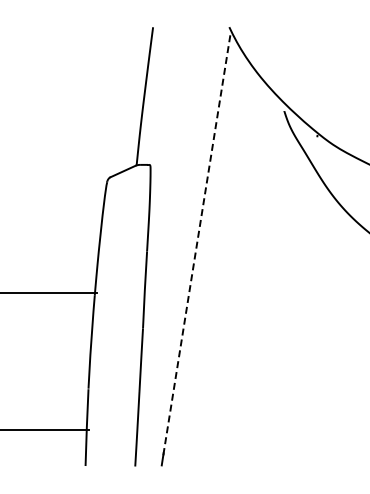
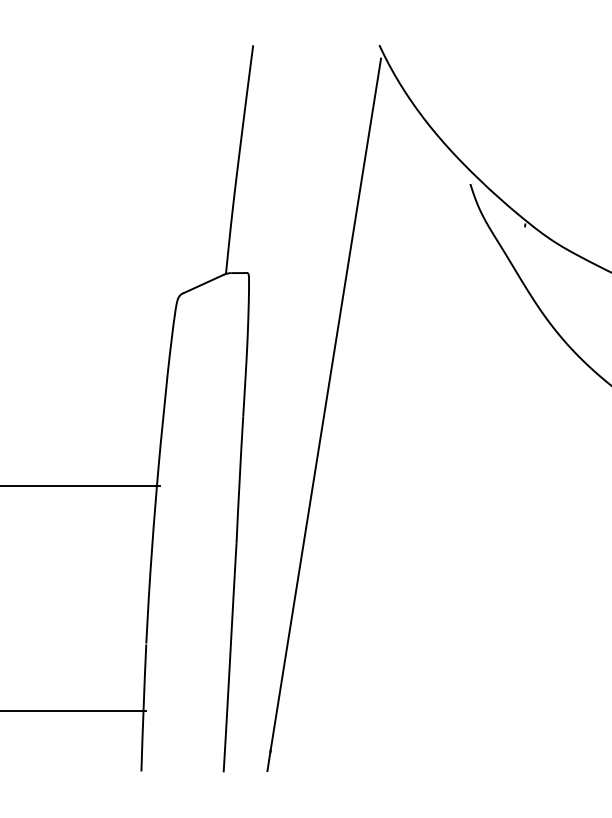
line: (196, 244) -> (325, 404), dashed -> solid

